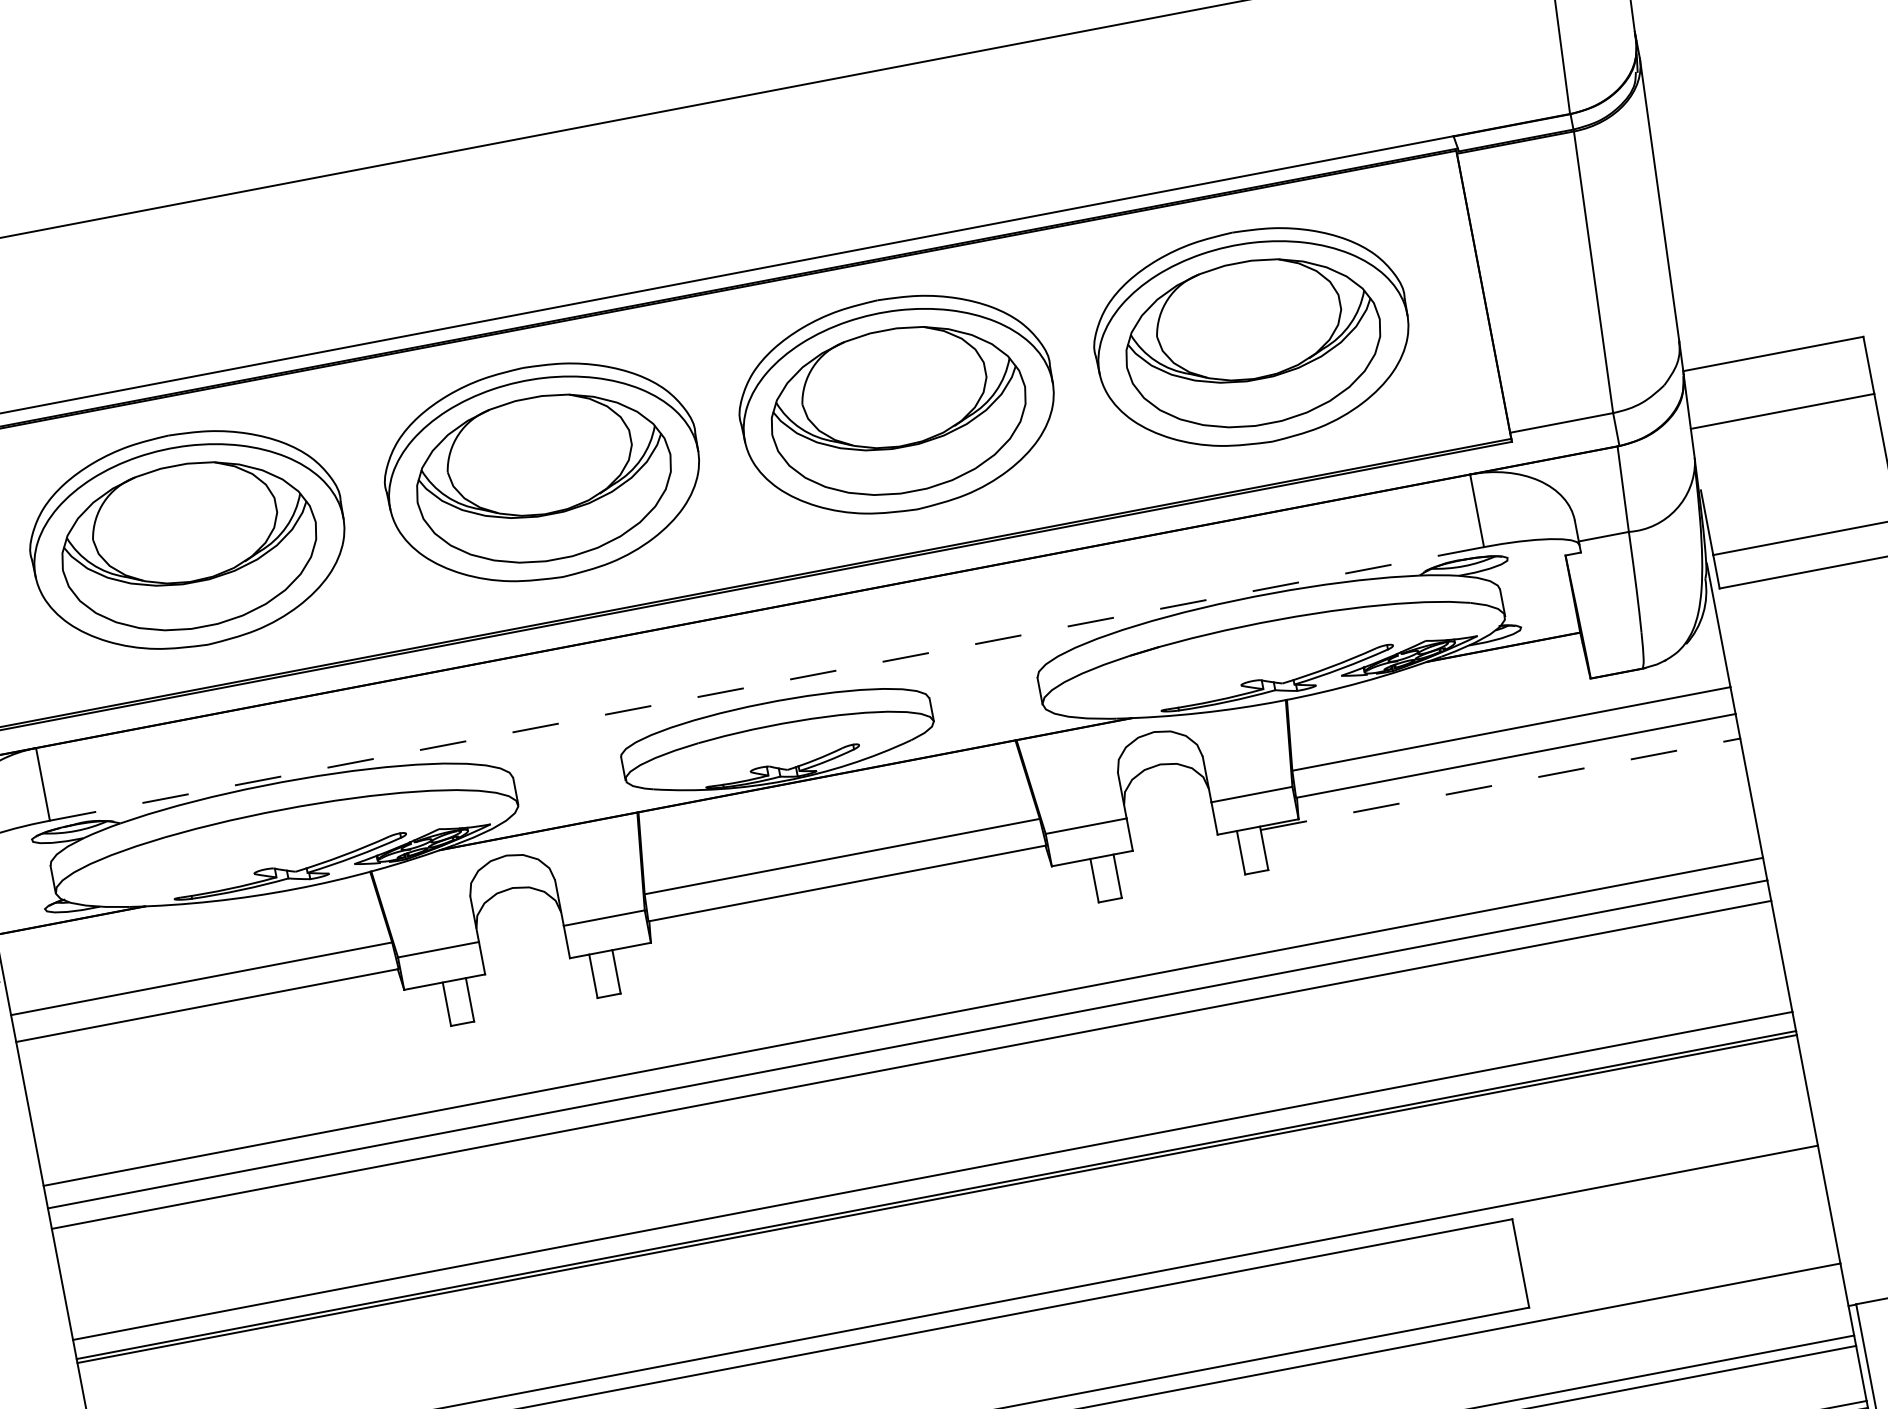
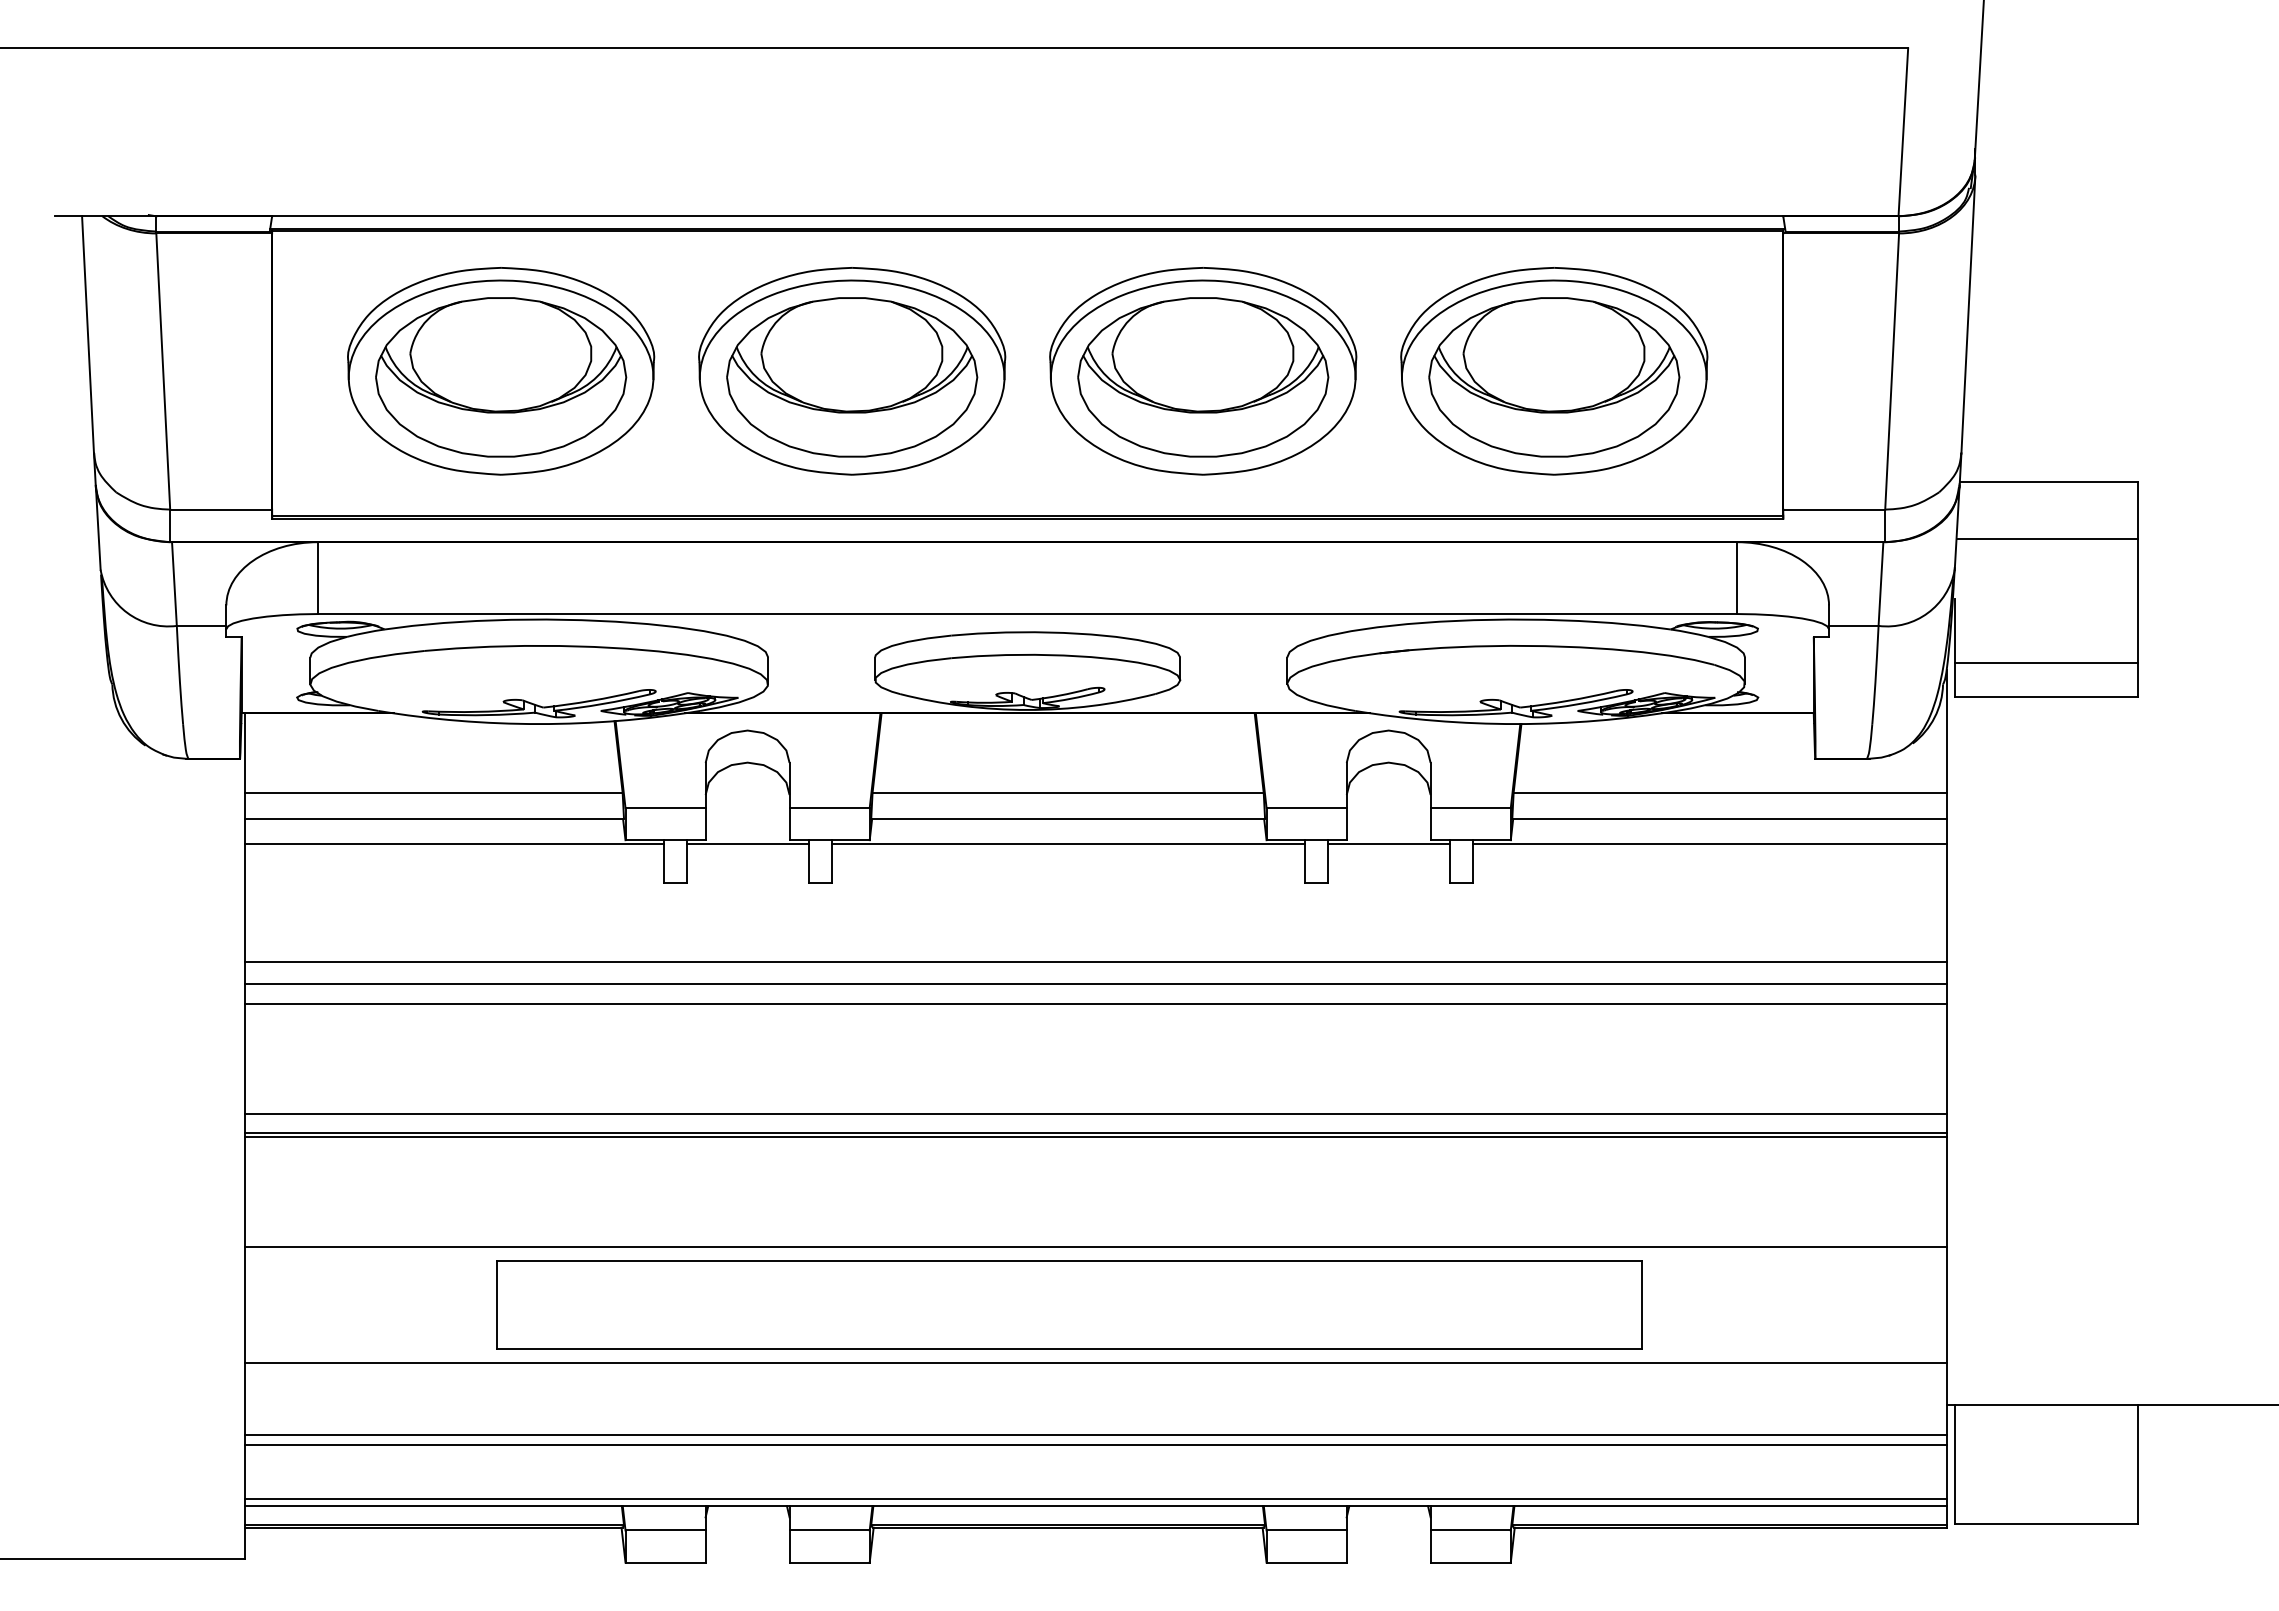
line: (766, 684) -> (1027, 614), dashed -> solid
line: (1501, 784) -> (1710, 843), dashed -> solid
line: (1175, 846) -> (1388, 843), added
line: (851, 908) -> (1067, 843), added
line: (528, 969) -> (747, 843), added
line: (232, 1026) -> (454, 843), added

